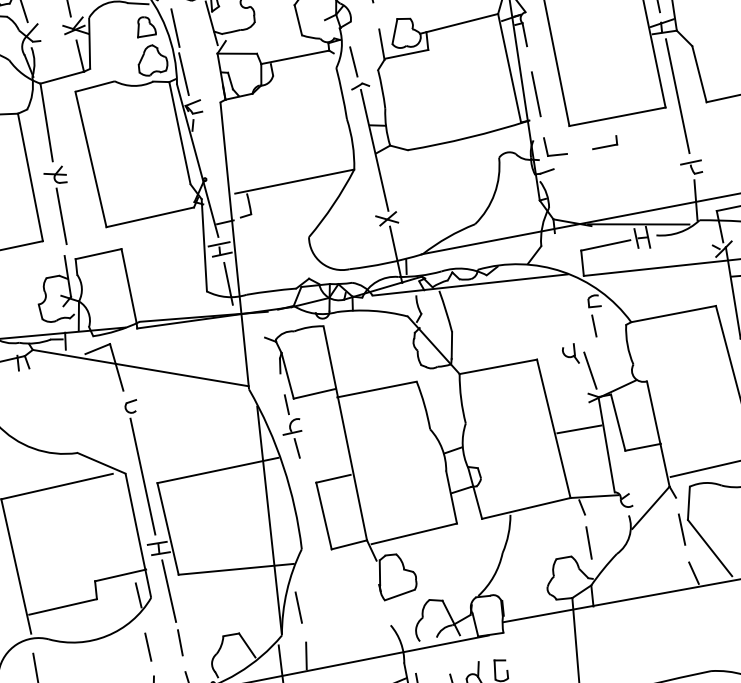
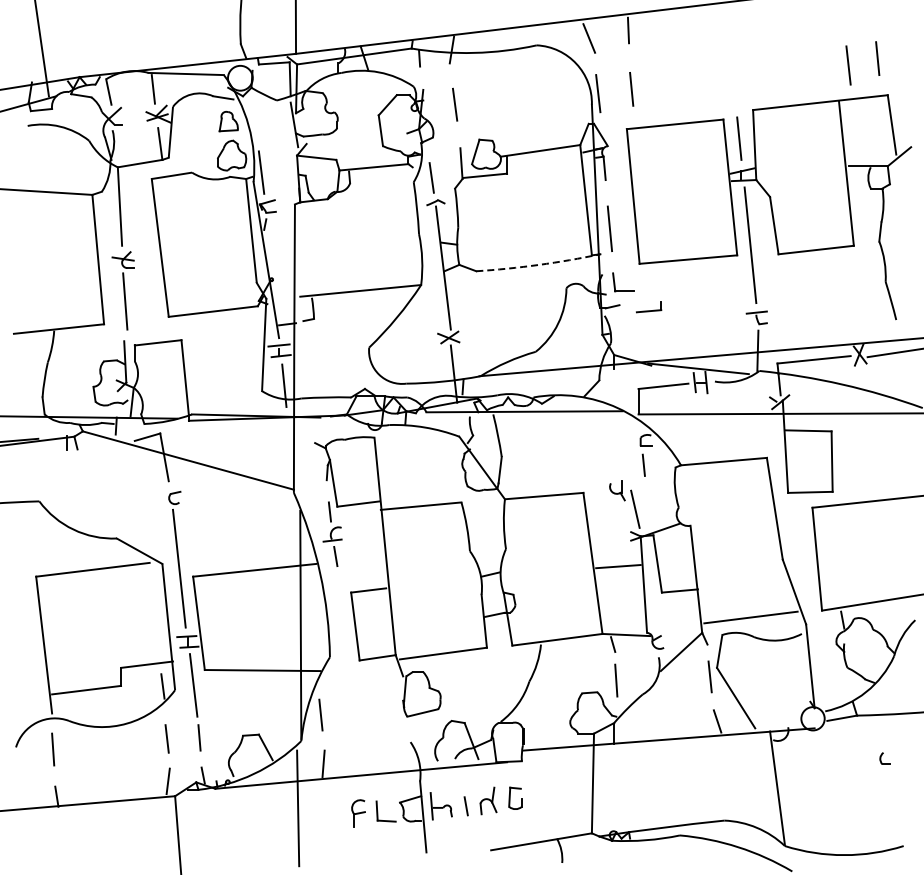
line: (175, 27) -> (257, 125), removed
arc: (468, 137) -> (538, 264), solid -> dashed
part: (605, 143) -> (649, 307), moved

